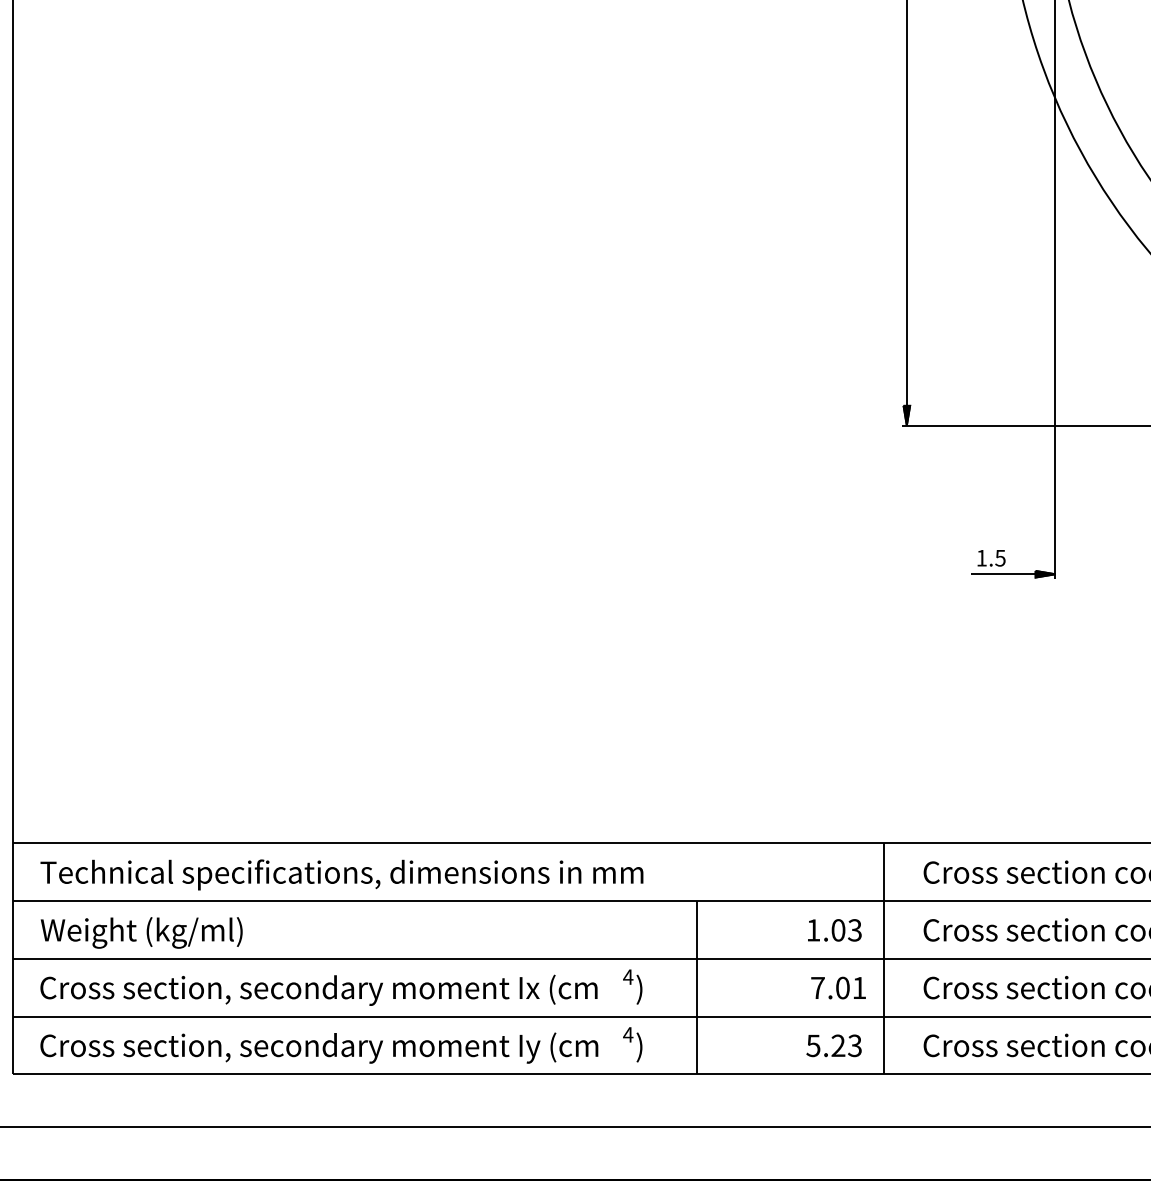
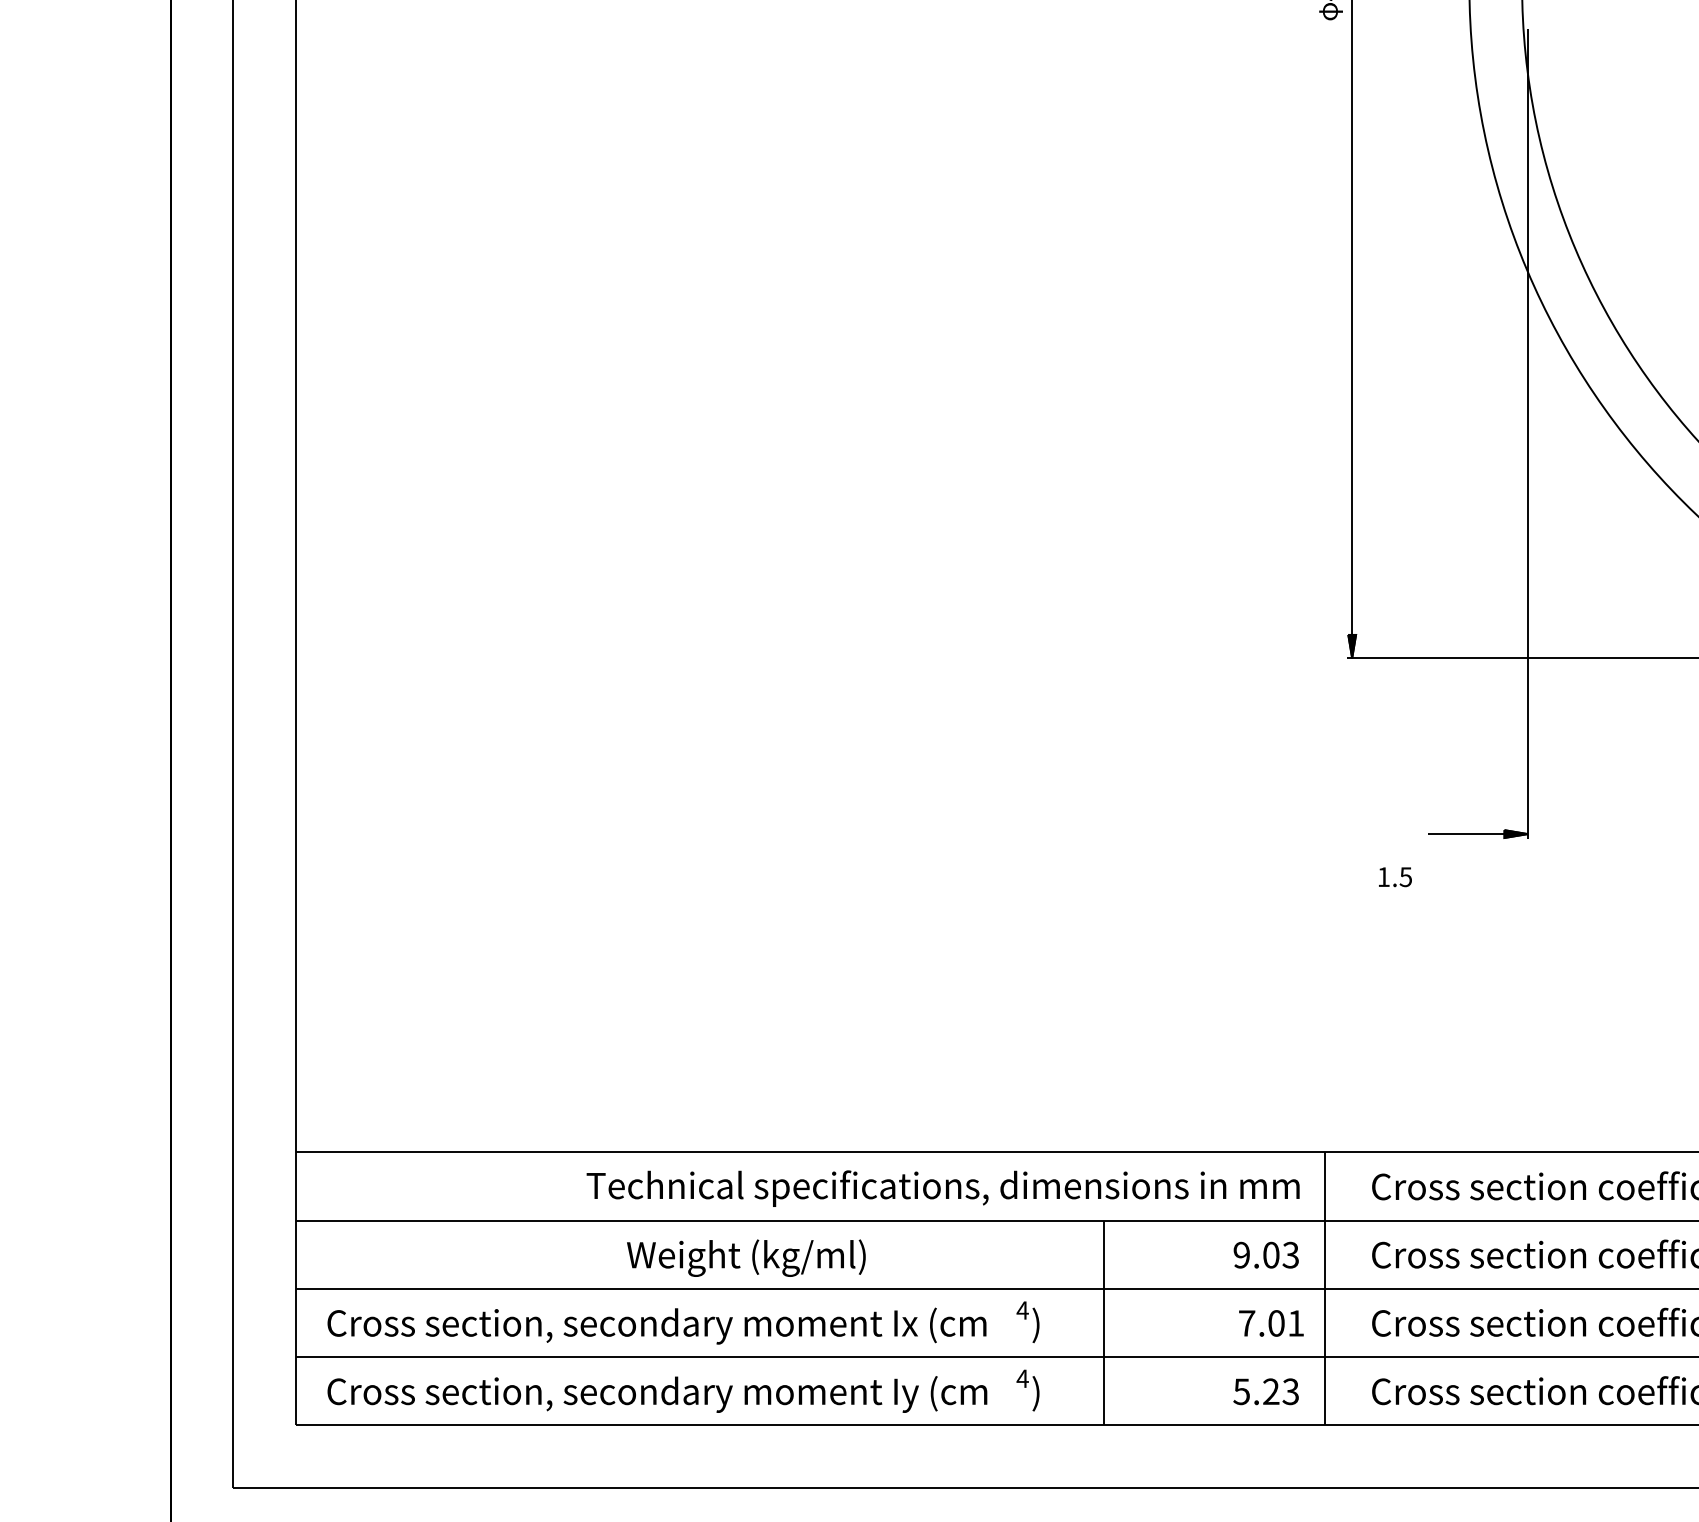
text: (991, 558) -> (1395, 877), moved
text: (341, 874) -> (942, 1188), moved
text: (813, 929) -> (1241, 1254), 1.03 -> 9.03
text: (141, 932) -> (746, 1257), moved

